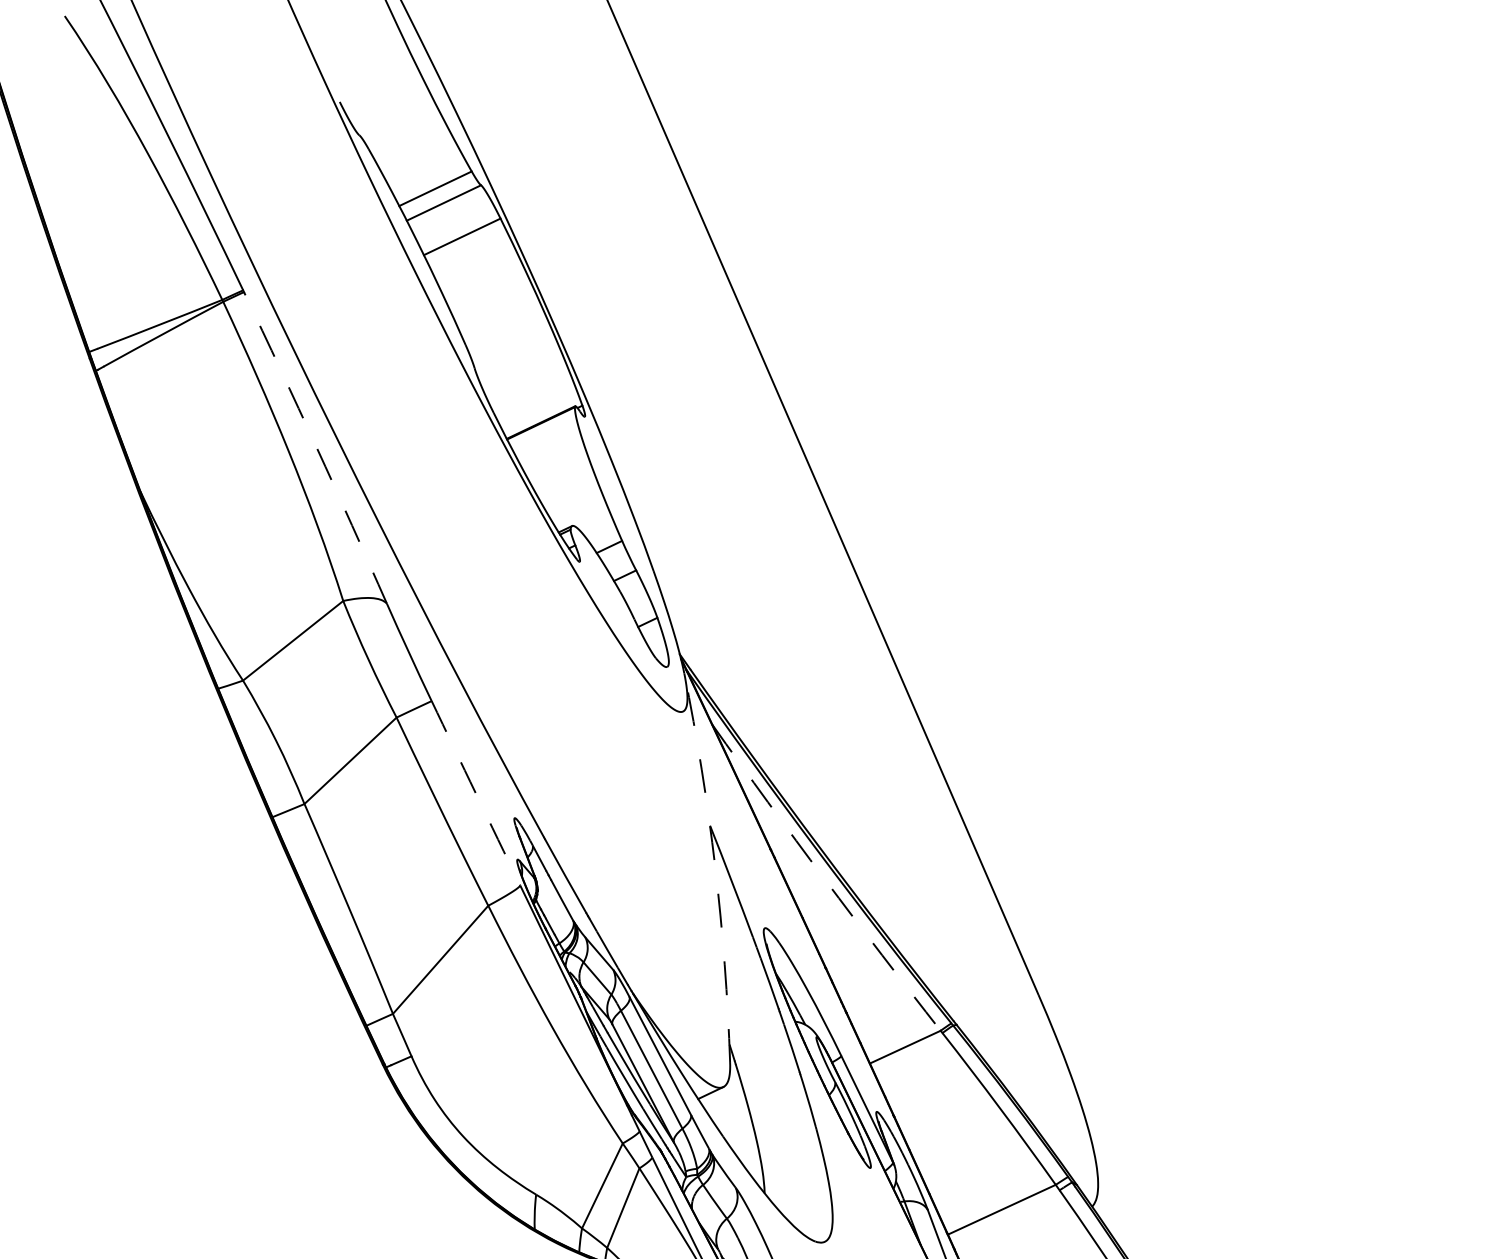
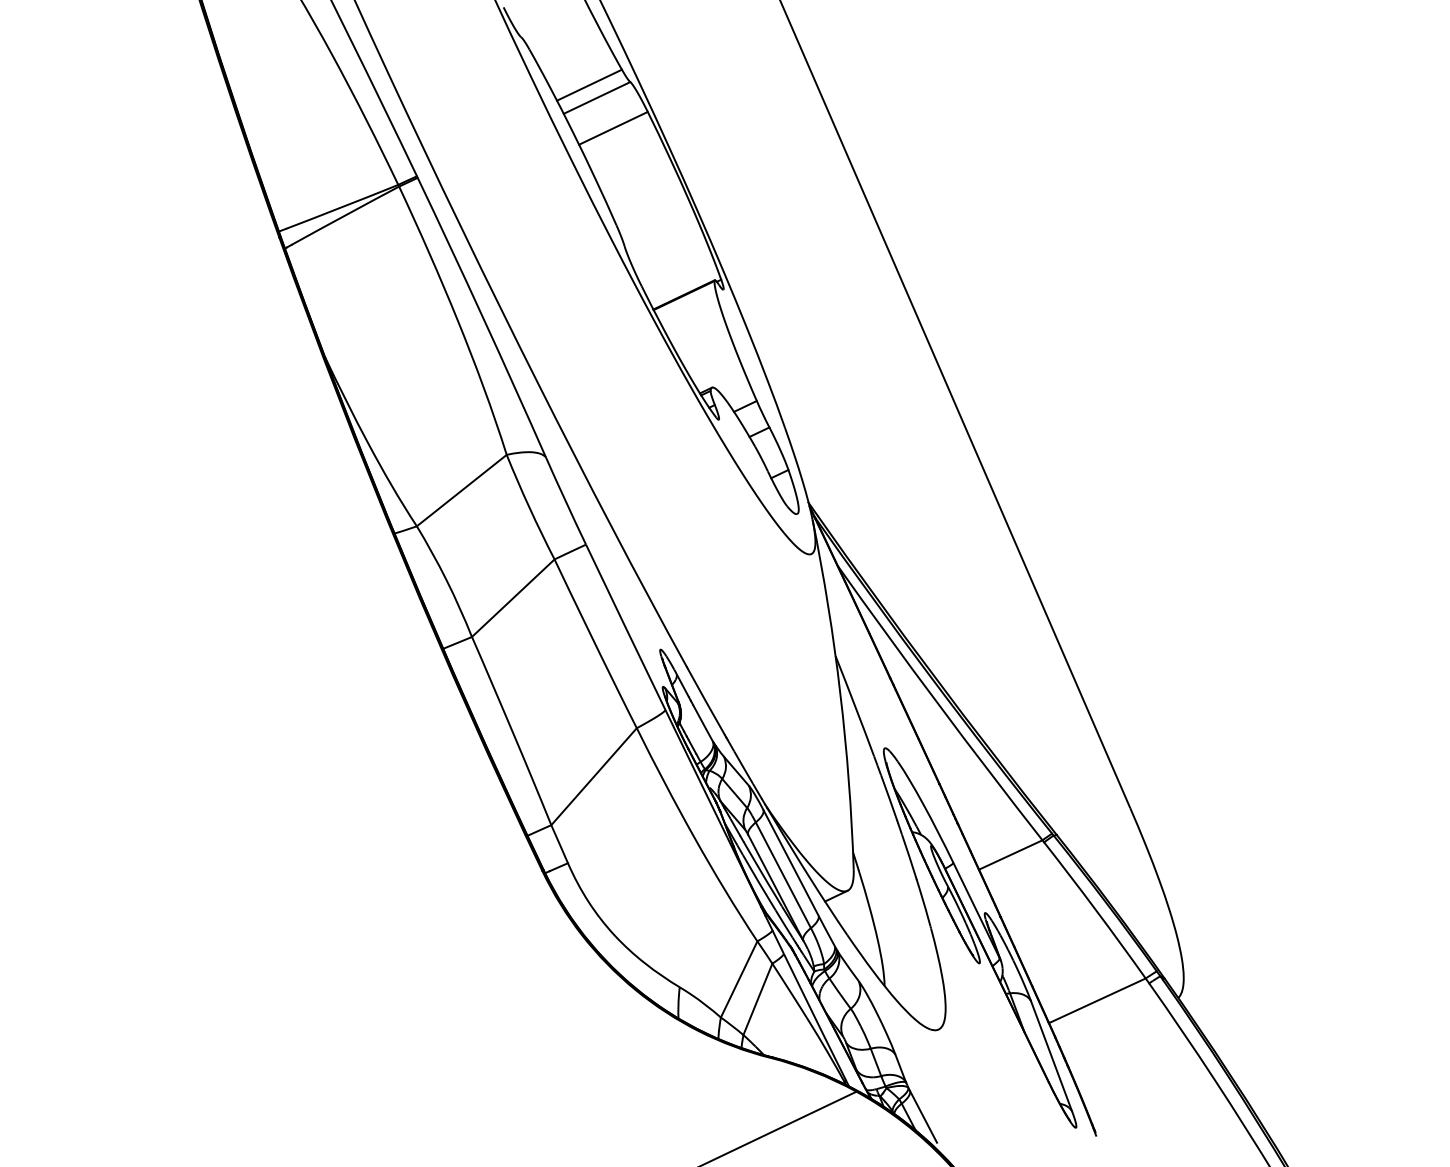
arc: (316, 447) -> (482, 317), dashed -> solid
arc: (475, 793) -> (625, 627), dashed -> solid
arc: (715, 867) -> (840, 693), dashed -> solid
arc: (824, 879) -> (938, 704), dashed -> solid

